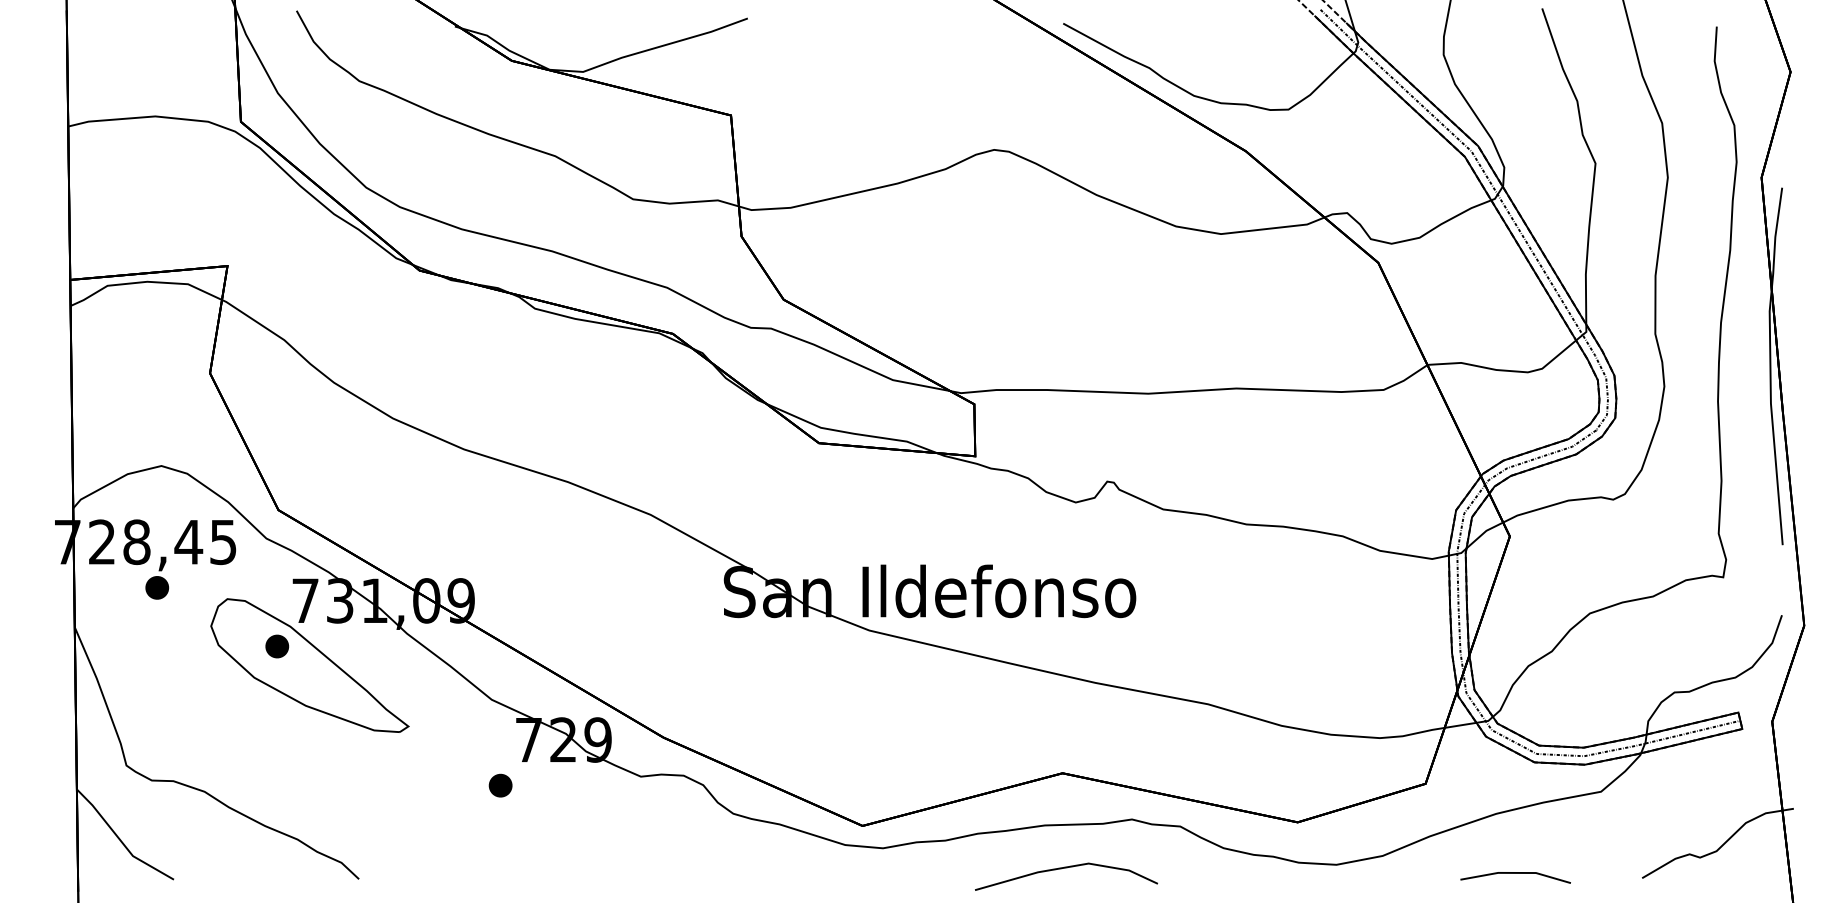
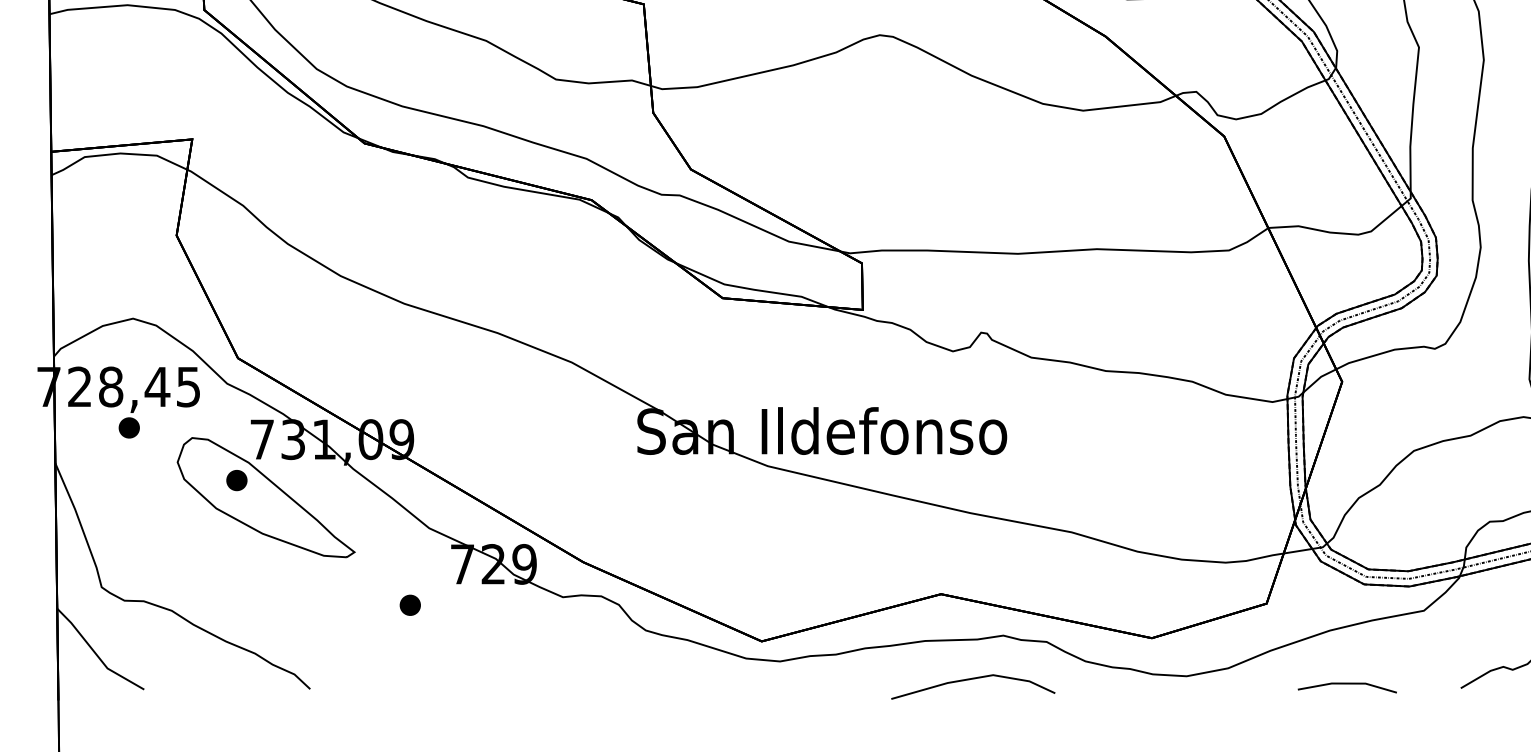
part: (500, 785) -> (410, 605), moved
line: (1066, 868) -> (973, 679), moved

